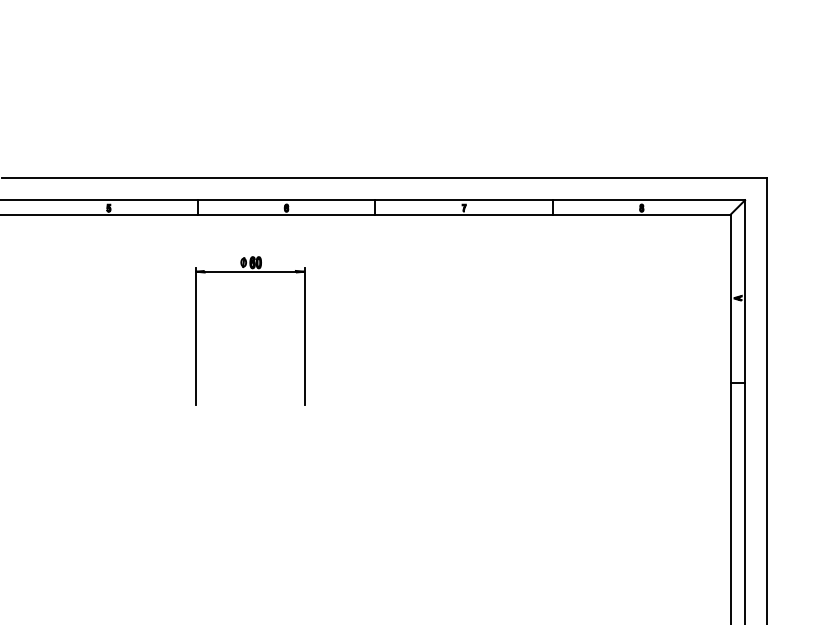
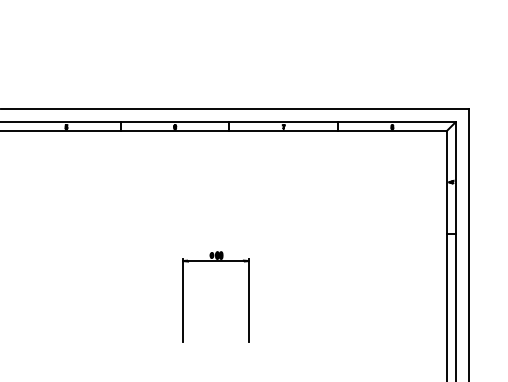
part: (197, 329) -> (183, 296), moved

